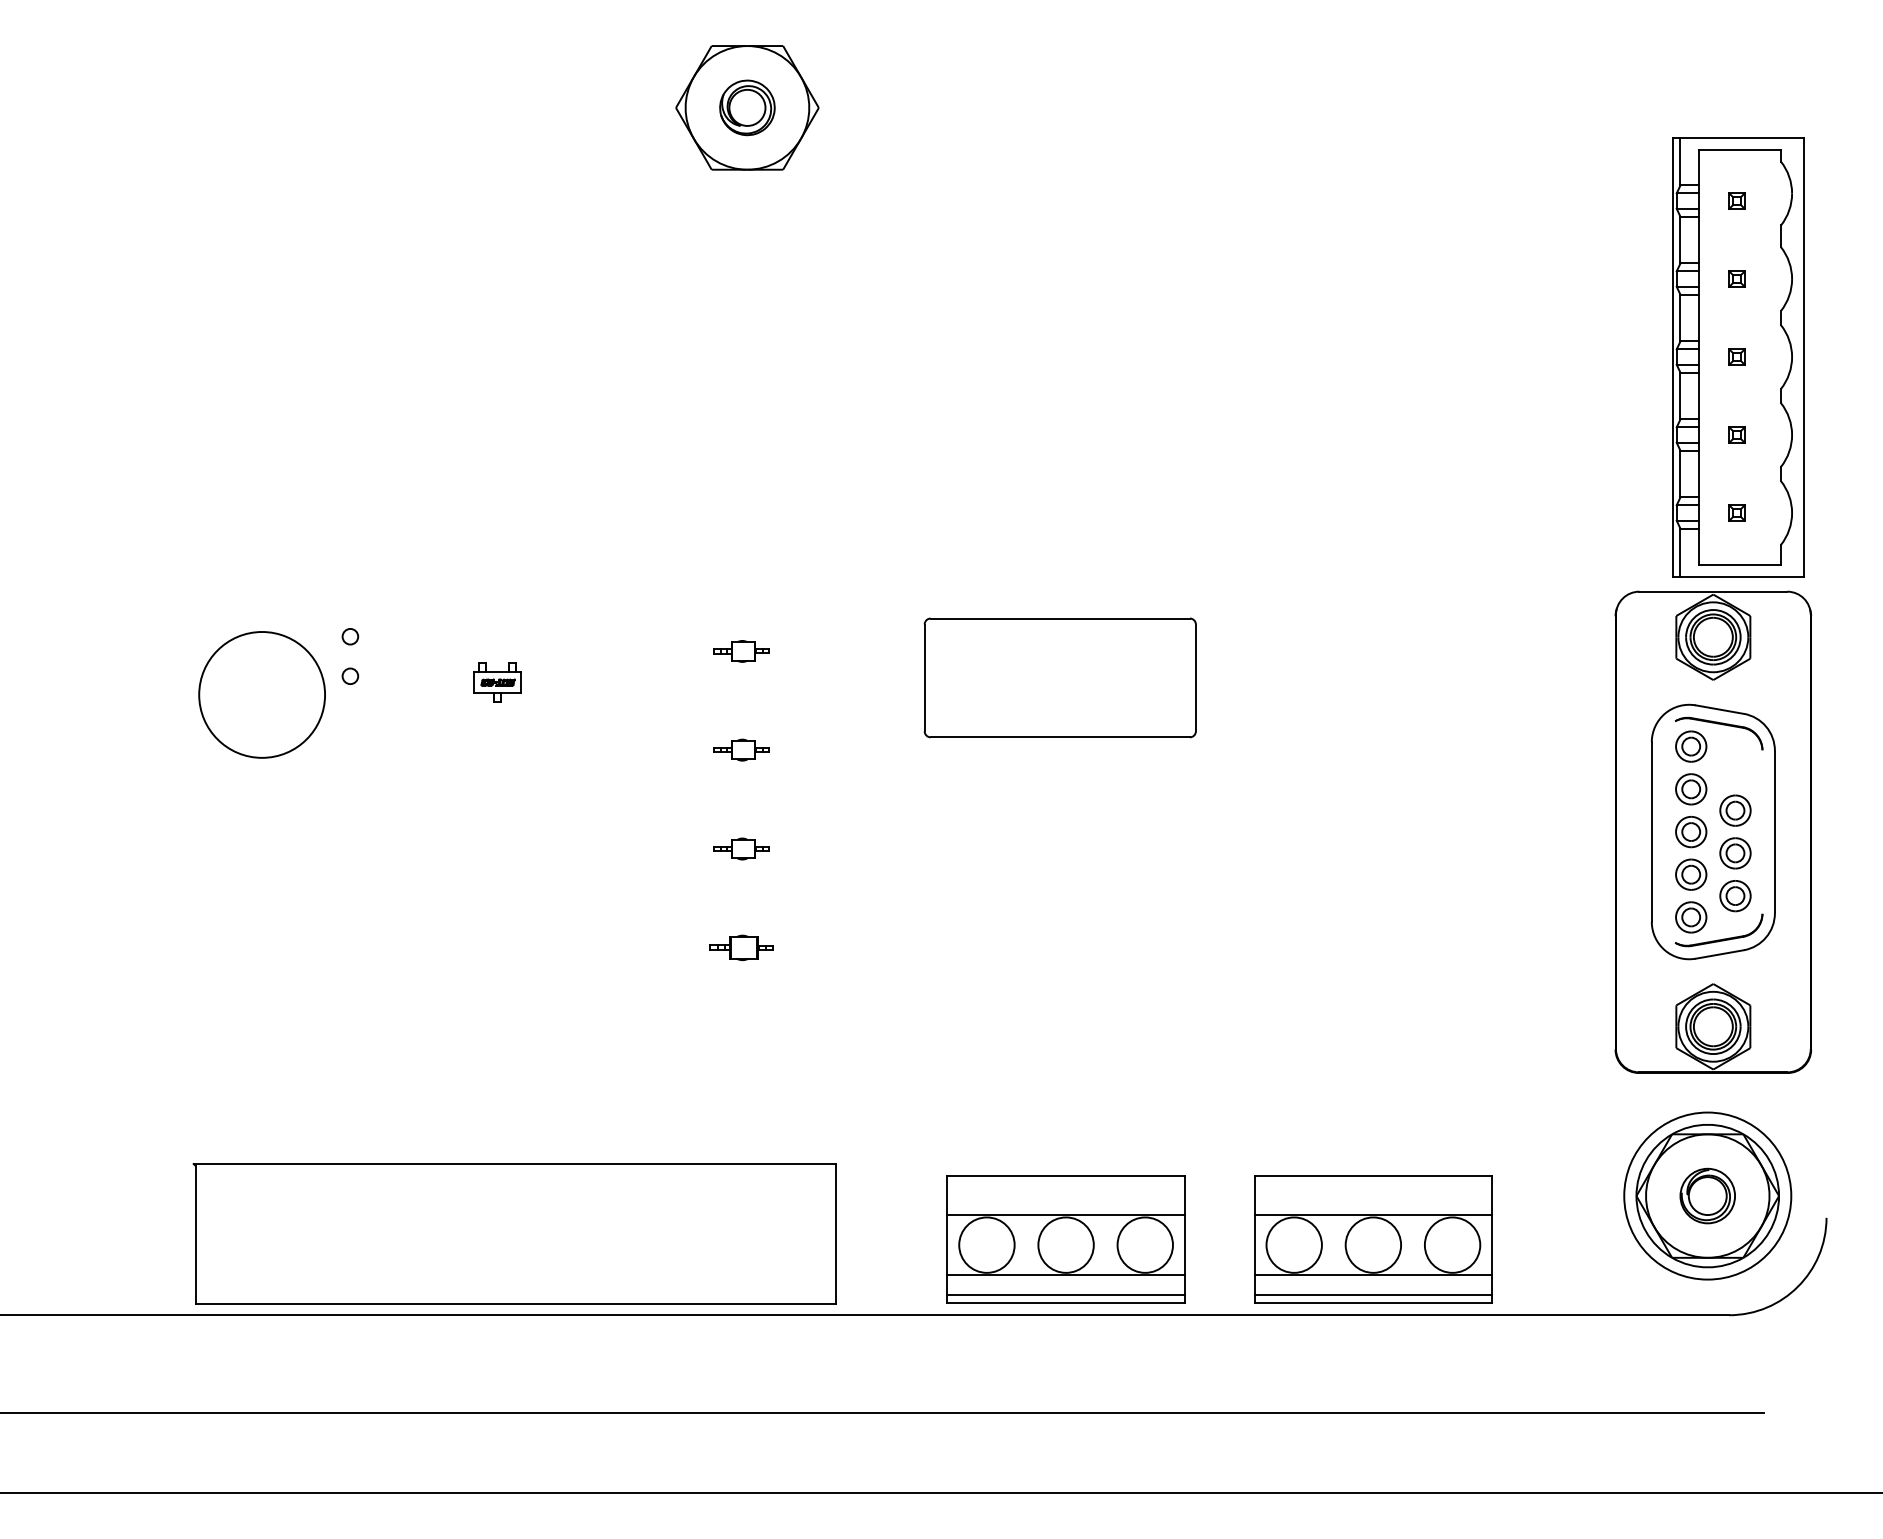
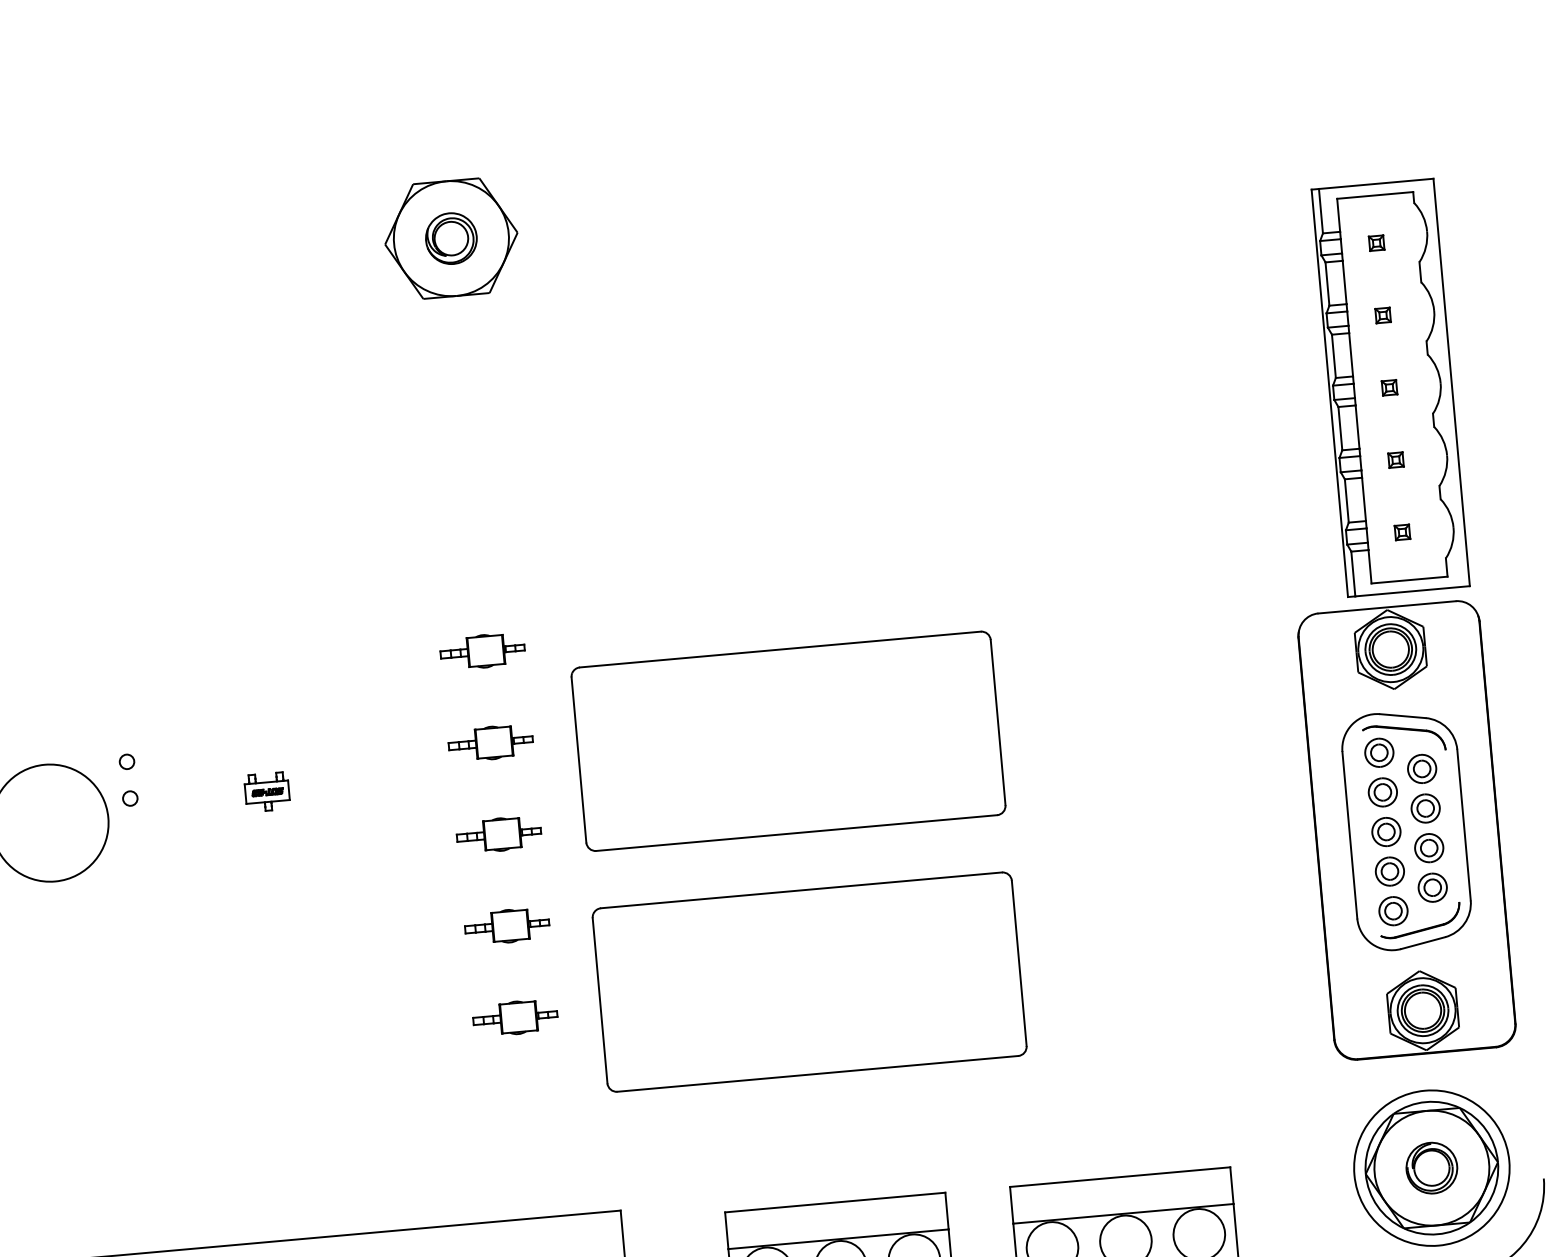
part: (741, 552) -> (482, 651), added
part: (741, 651) -> (490, 743), size x1.67
part: (1060, 677) -> (788, 740), size x1.67
part: (741, 749) -> (498, 834), size x1.67
part: (1735, 767) -> (1422, 768), added
part: (741, 848) -> (507, 925), size x1.67
part: (1059, 937) -> (809, 982), added
part: (741, 947) -> (515, 1017), size x1.43

